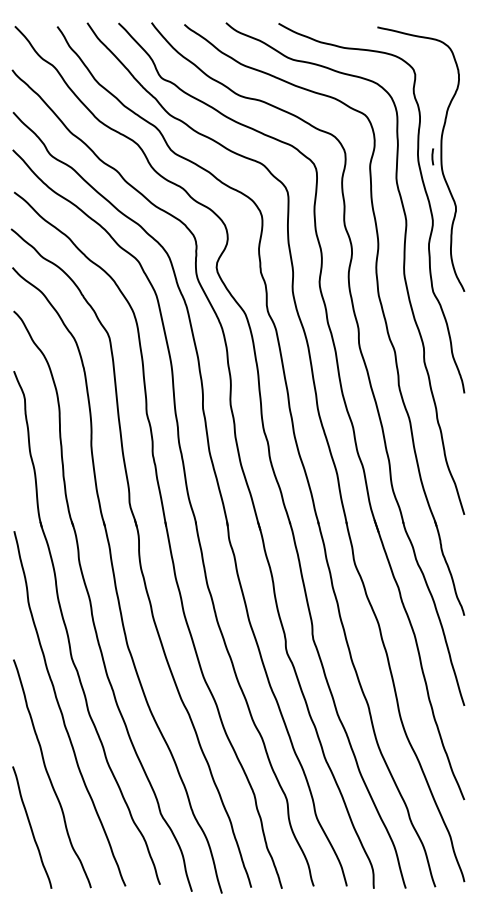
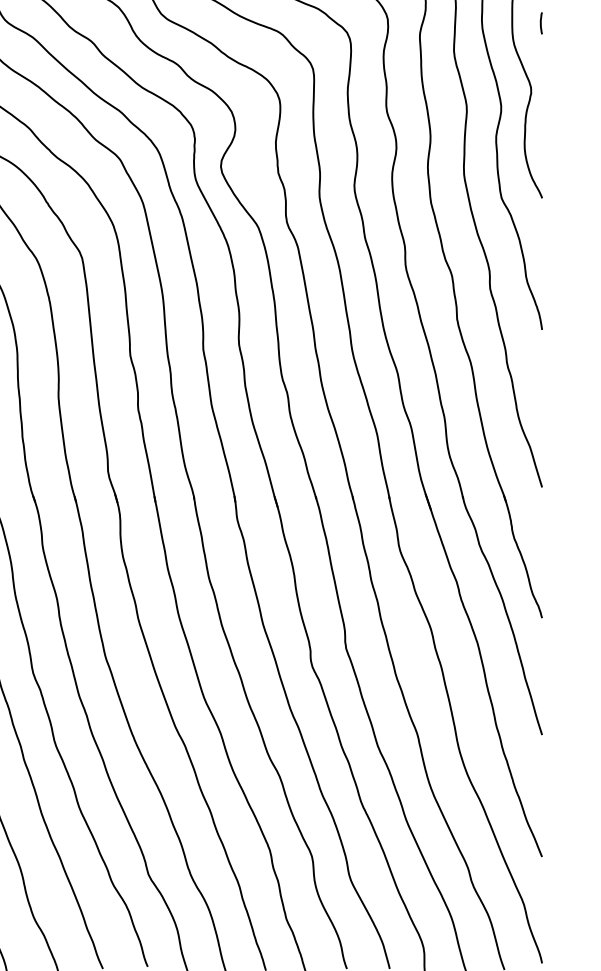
line: (432, 156) -> (540, 22), moved

